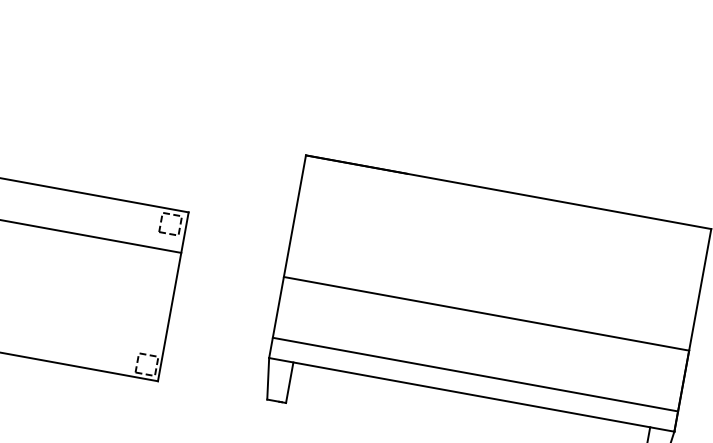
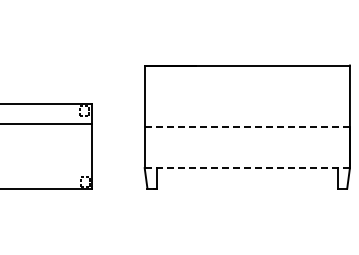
line: (486, 314) -> (247, 127), solid -> dashed
line: (473, 373) -> (246, 157), removed
line: (471, 395) -> (247, 168), solid -> dashed

